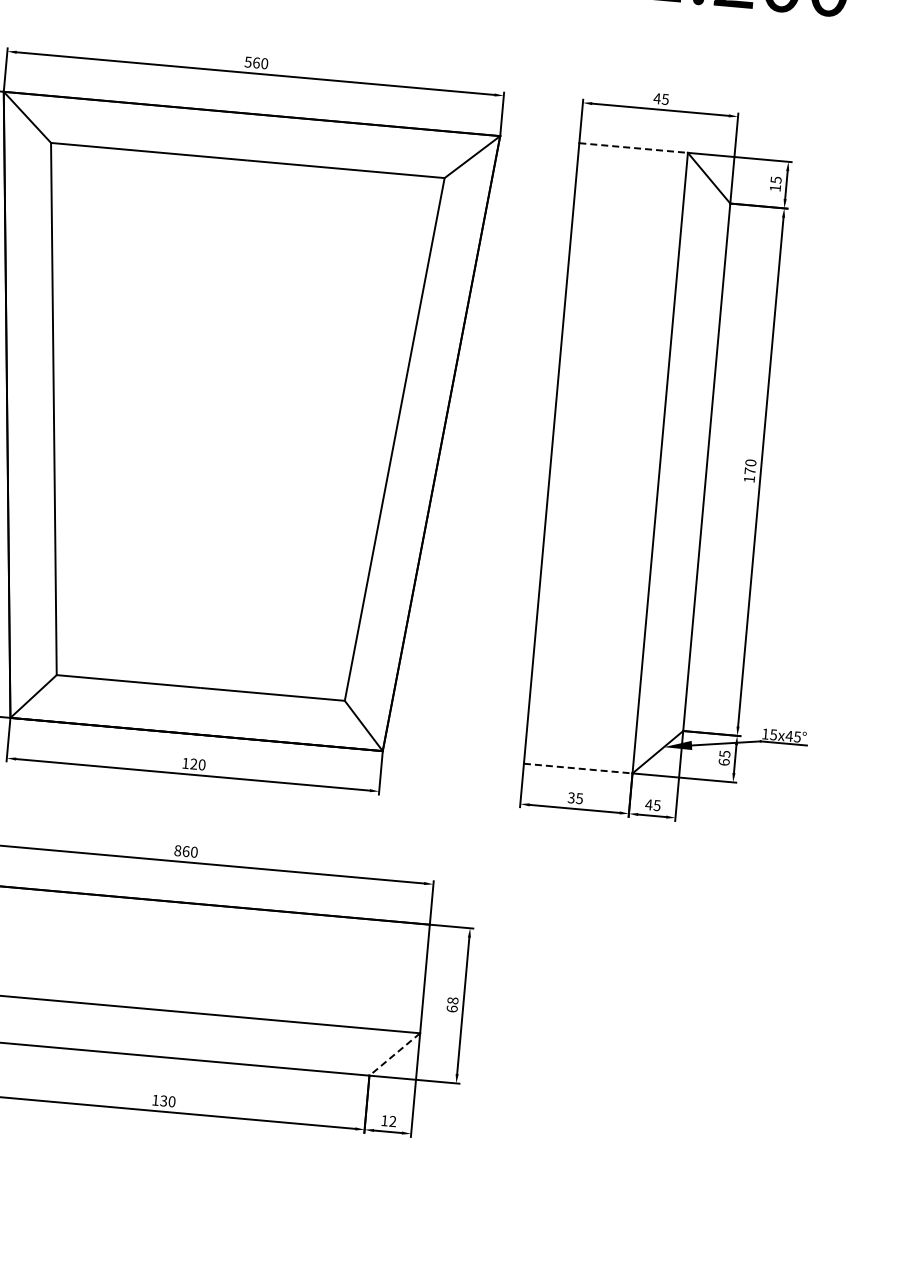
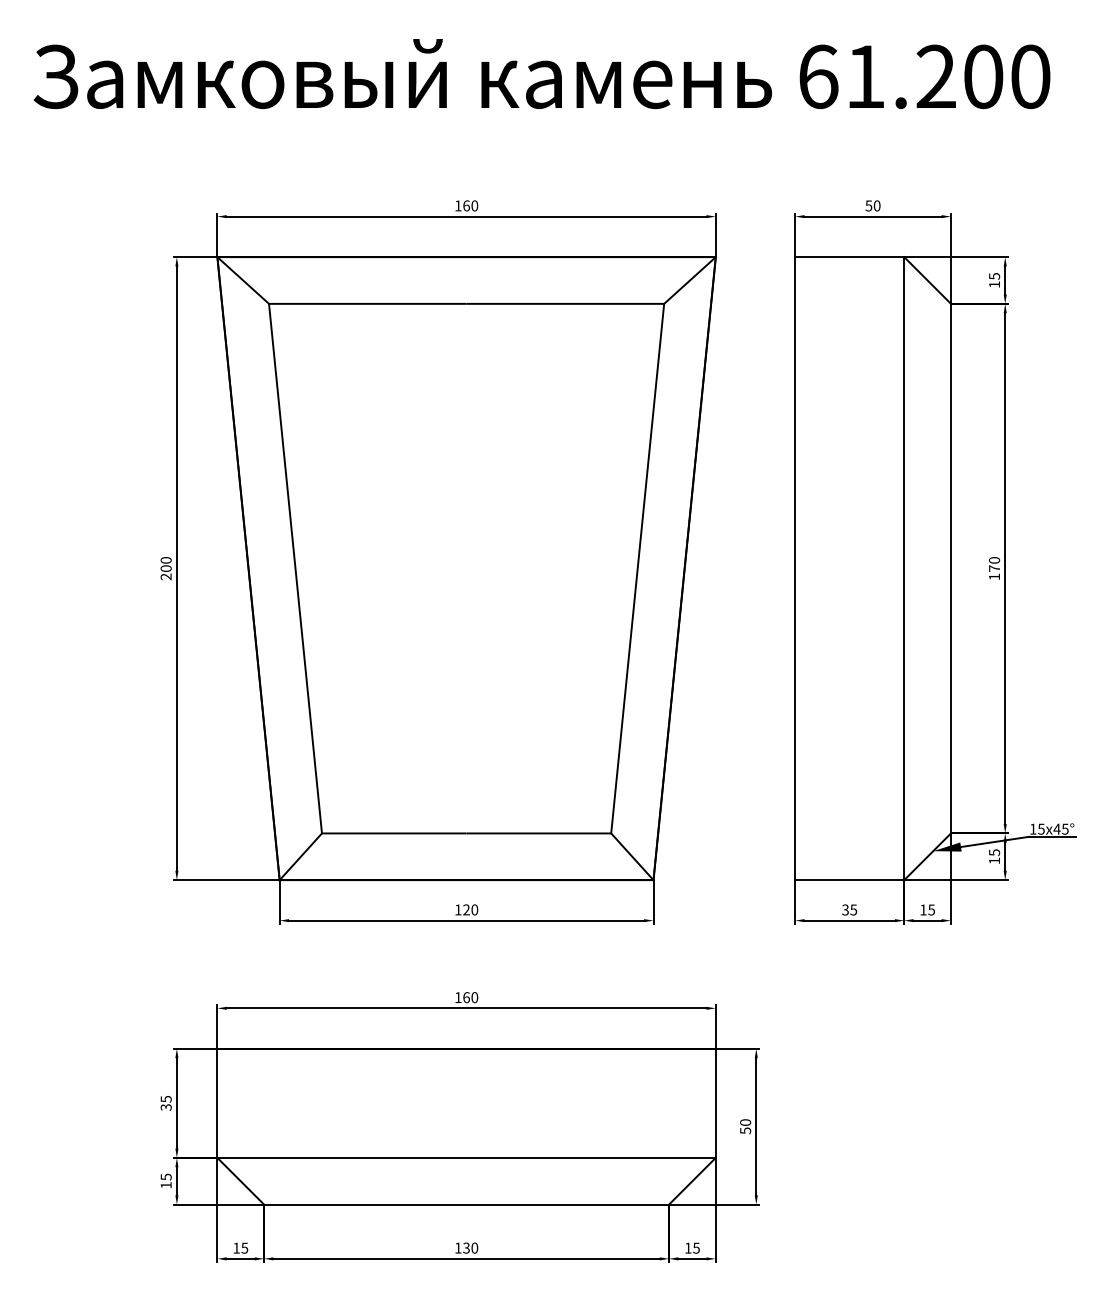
text: (247, 61) -> (457, 205), 560 -> 160
text: (660, 98) -> (872, 205), 45 -> 50
line: (633, 148) -> (849, 257), dashed -> solid
text: (724, 761) -> (994, 860), 65 -> 15
line: (577, 768) -> (849, 880), dashed -> solid
text: (649, 804) -> (923, 909), 45 -> 15
text: (178, 850) -> (458, 997), 860 -> 160
text: (452, 1004) -> (745, 1126), 68 -> 50
line: (394, 1054) -> (692, 1181), dashed -> solid
text: (392, 1120) -> (696, 1247), 12 -> 15

